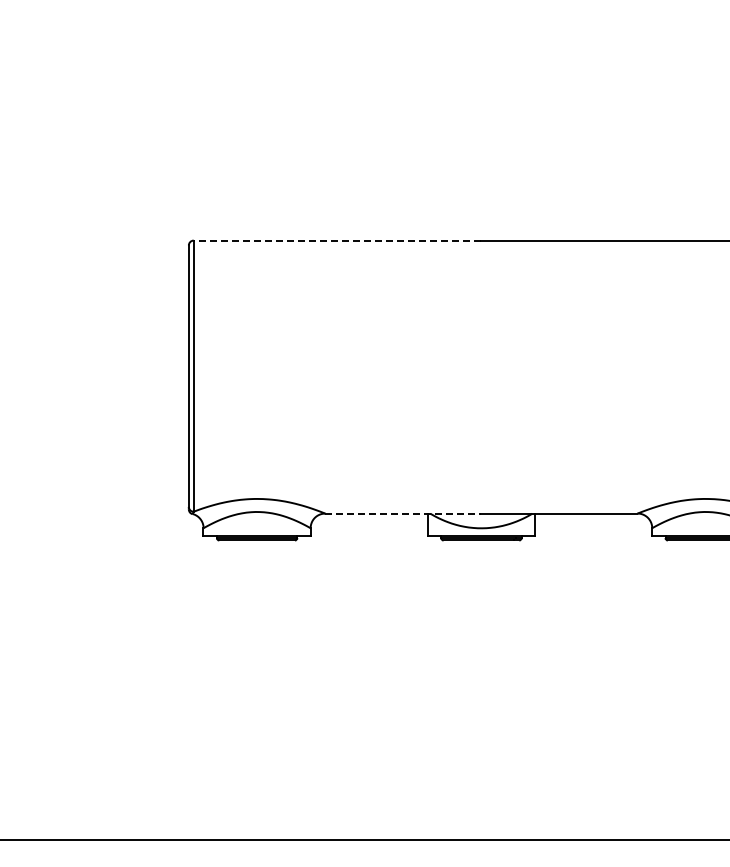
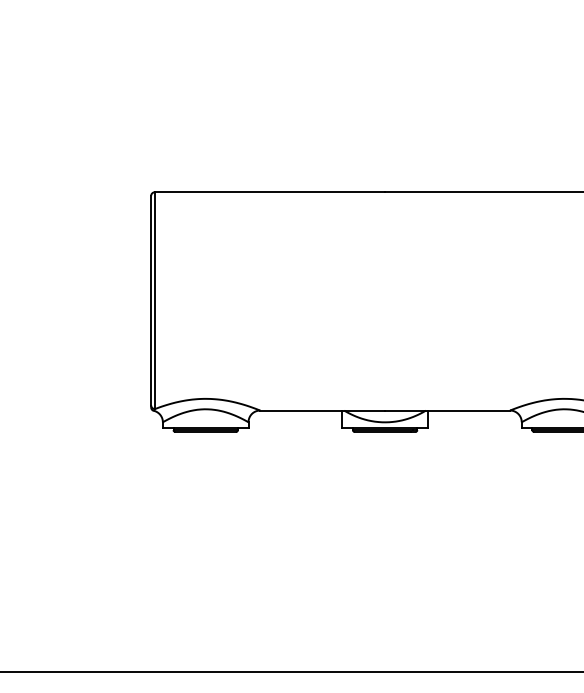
line: (337, 240) -> (270, 192), dashed -> solid
line: (403, 513) -> (322, 410), dashed -> solid

